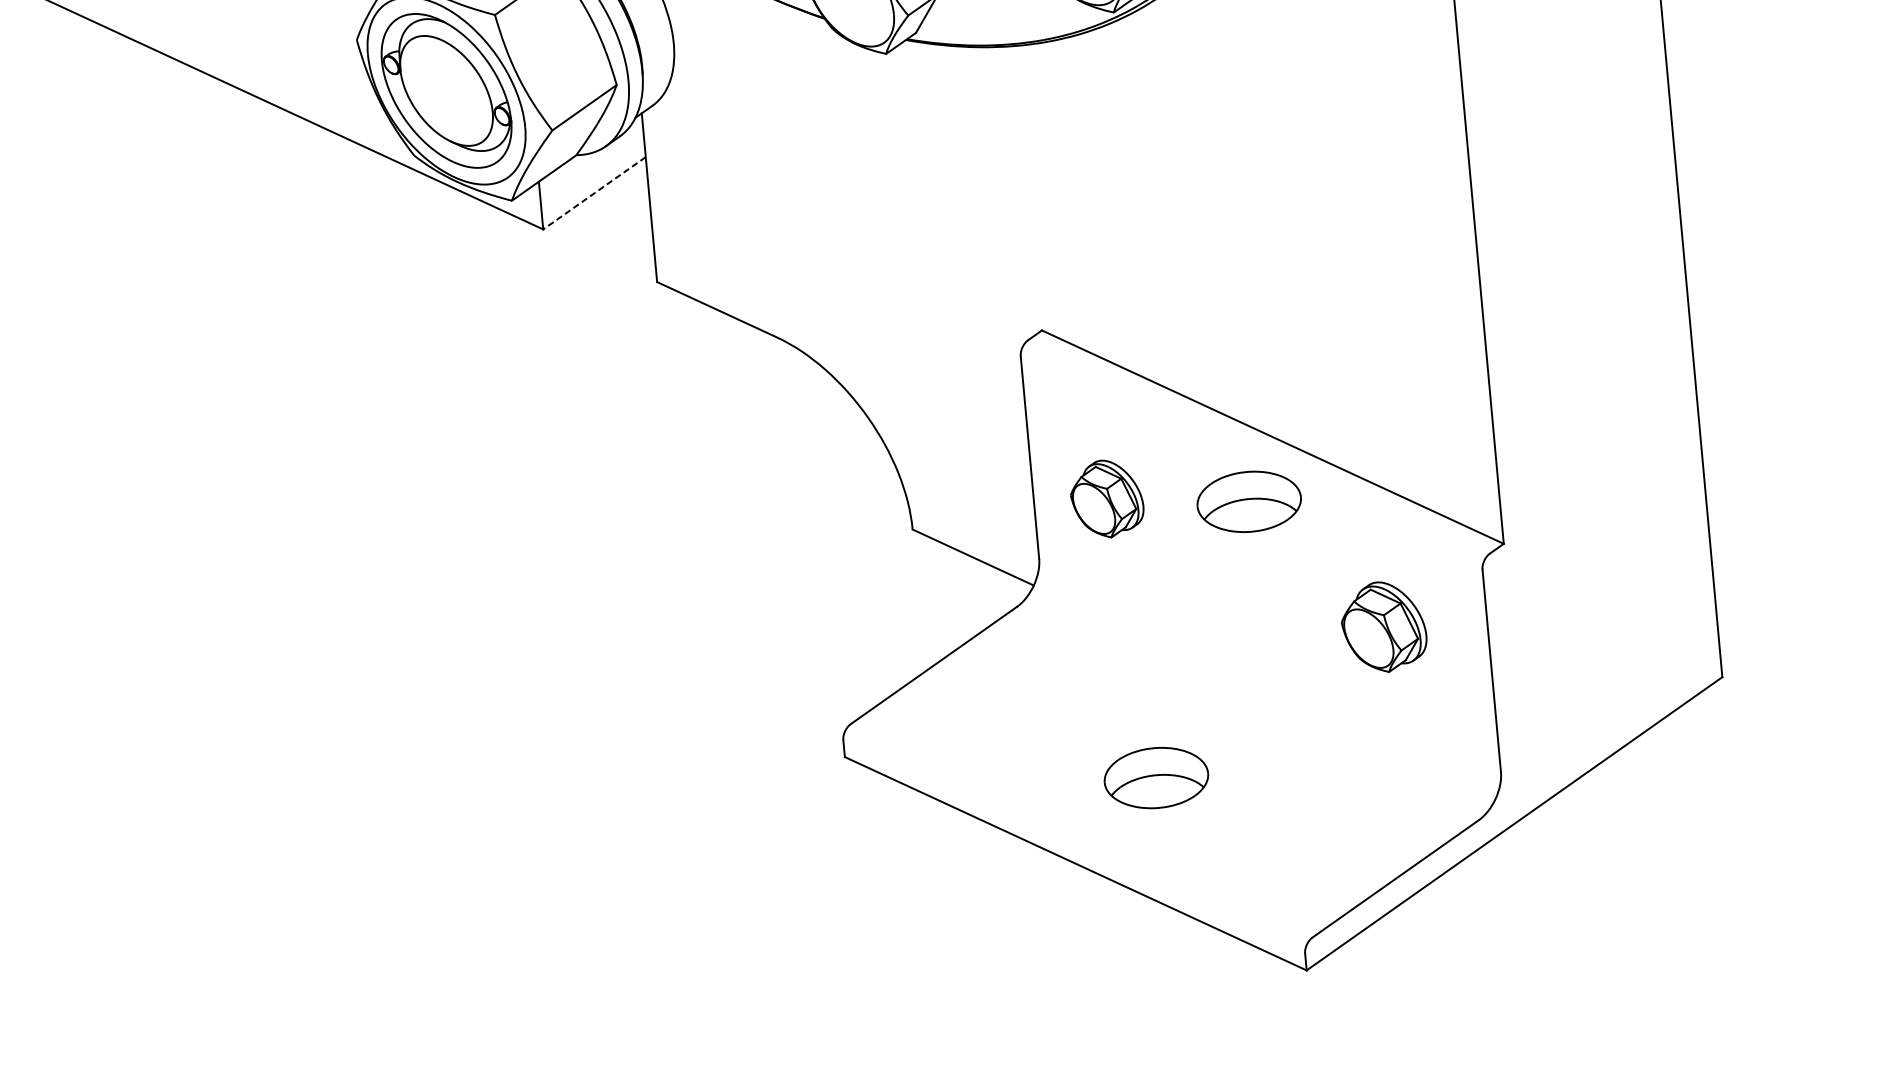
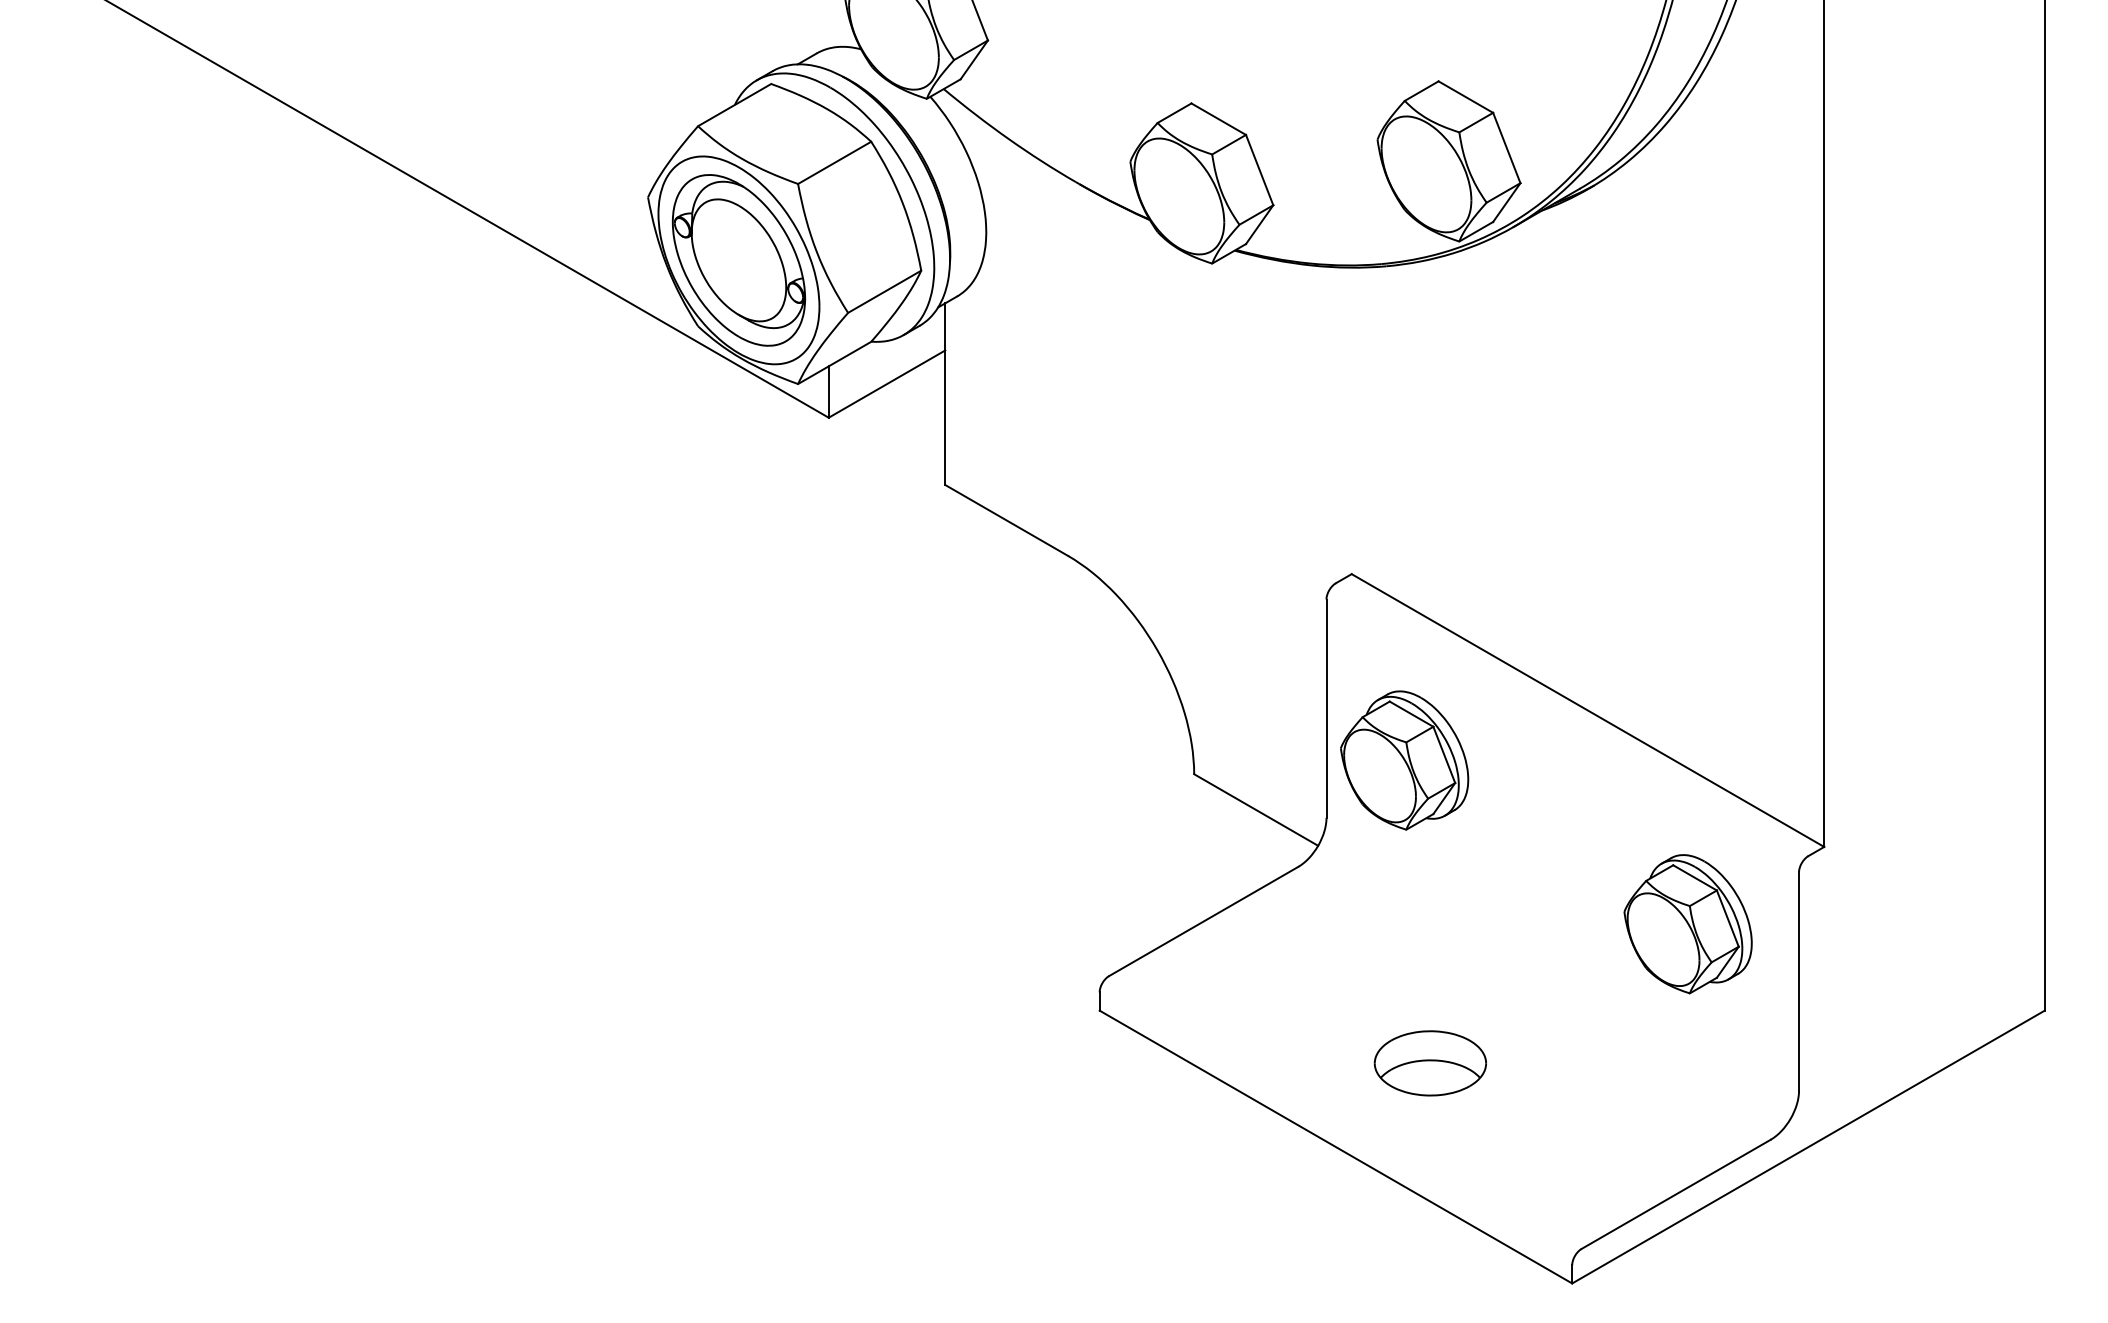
line: (594, 193) -> (886, 384), dashed -> solid
part: (1106, 499) -> (1404, 760), size x1.67
part: (1248, 502) -> (1555, 777), removed
part: (1383, 627) -> (1687, 924), size x1.43

